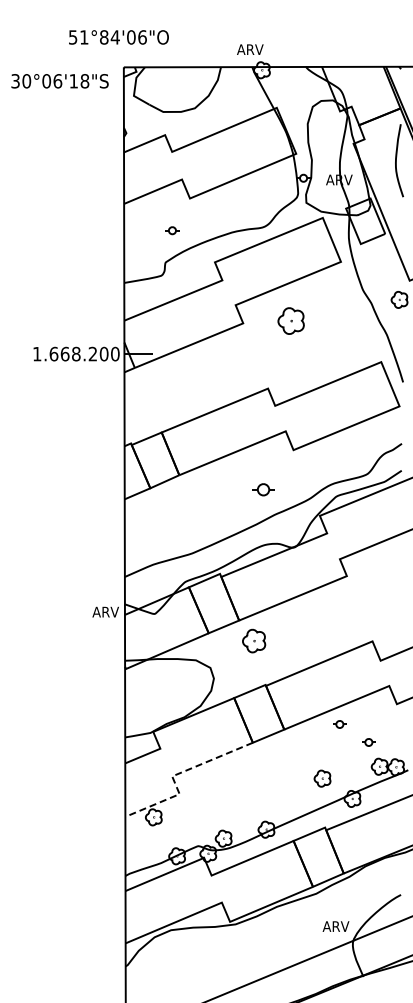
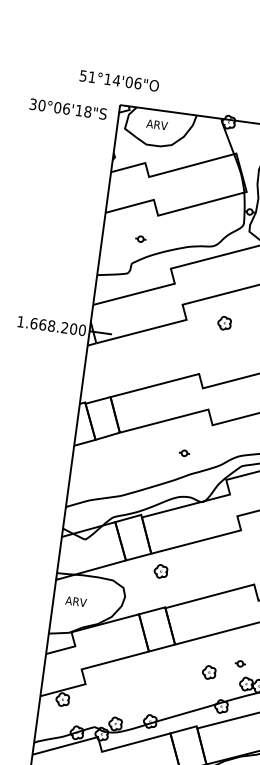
text: (104, 37) -> (108, 79), 51°84'06"O -> 51°14'06"O
text: (250, 49) -> (157, 124), moved
part: (290, 321) -> (224, 323), size x0.62
part: (262, 489) -> (183, 452), size x0.62
text: (105, 611) -> (75, 601), moved
part: (254, 640) -> (161, 571), size x0.71
part: (339, 724) -> (219, 646), removed
line: (174, 775) -> (83, 668), dashed -> solid
part: (322, 778) -> (209, 672), moved

